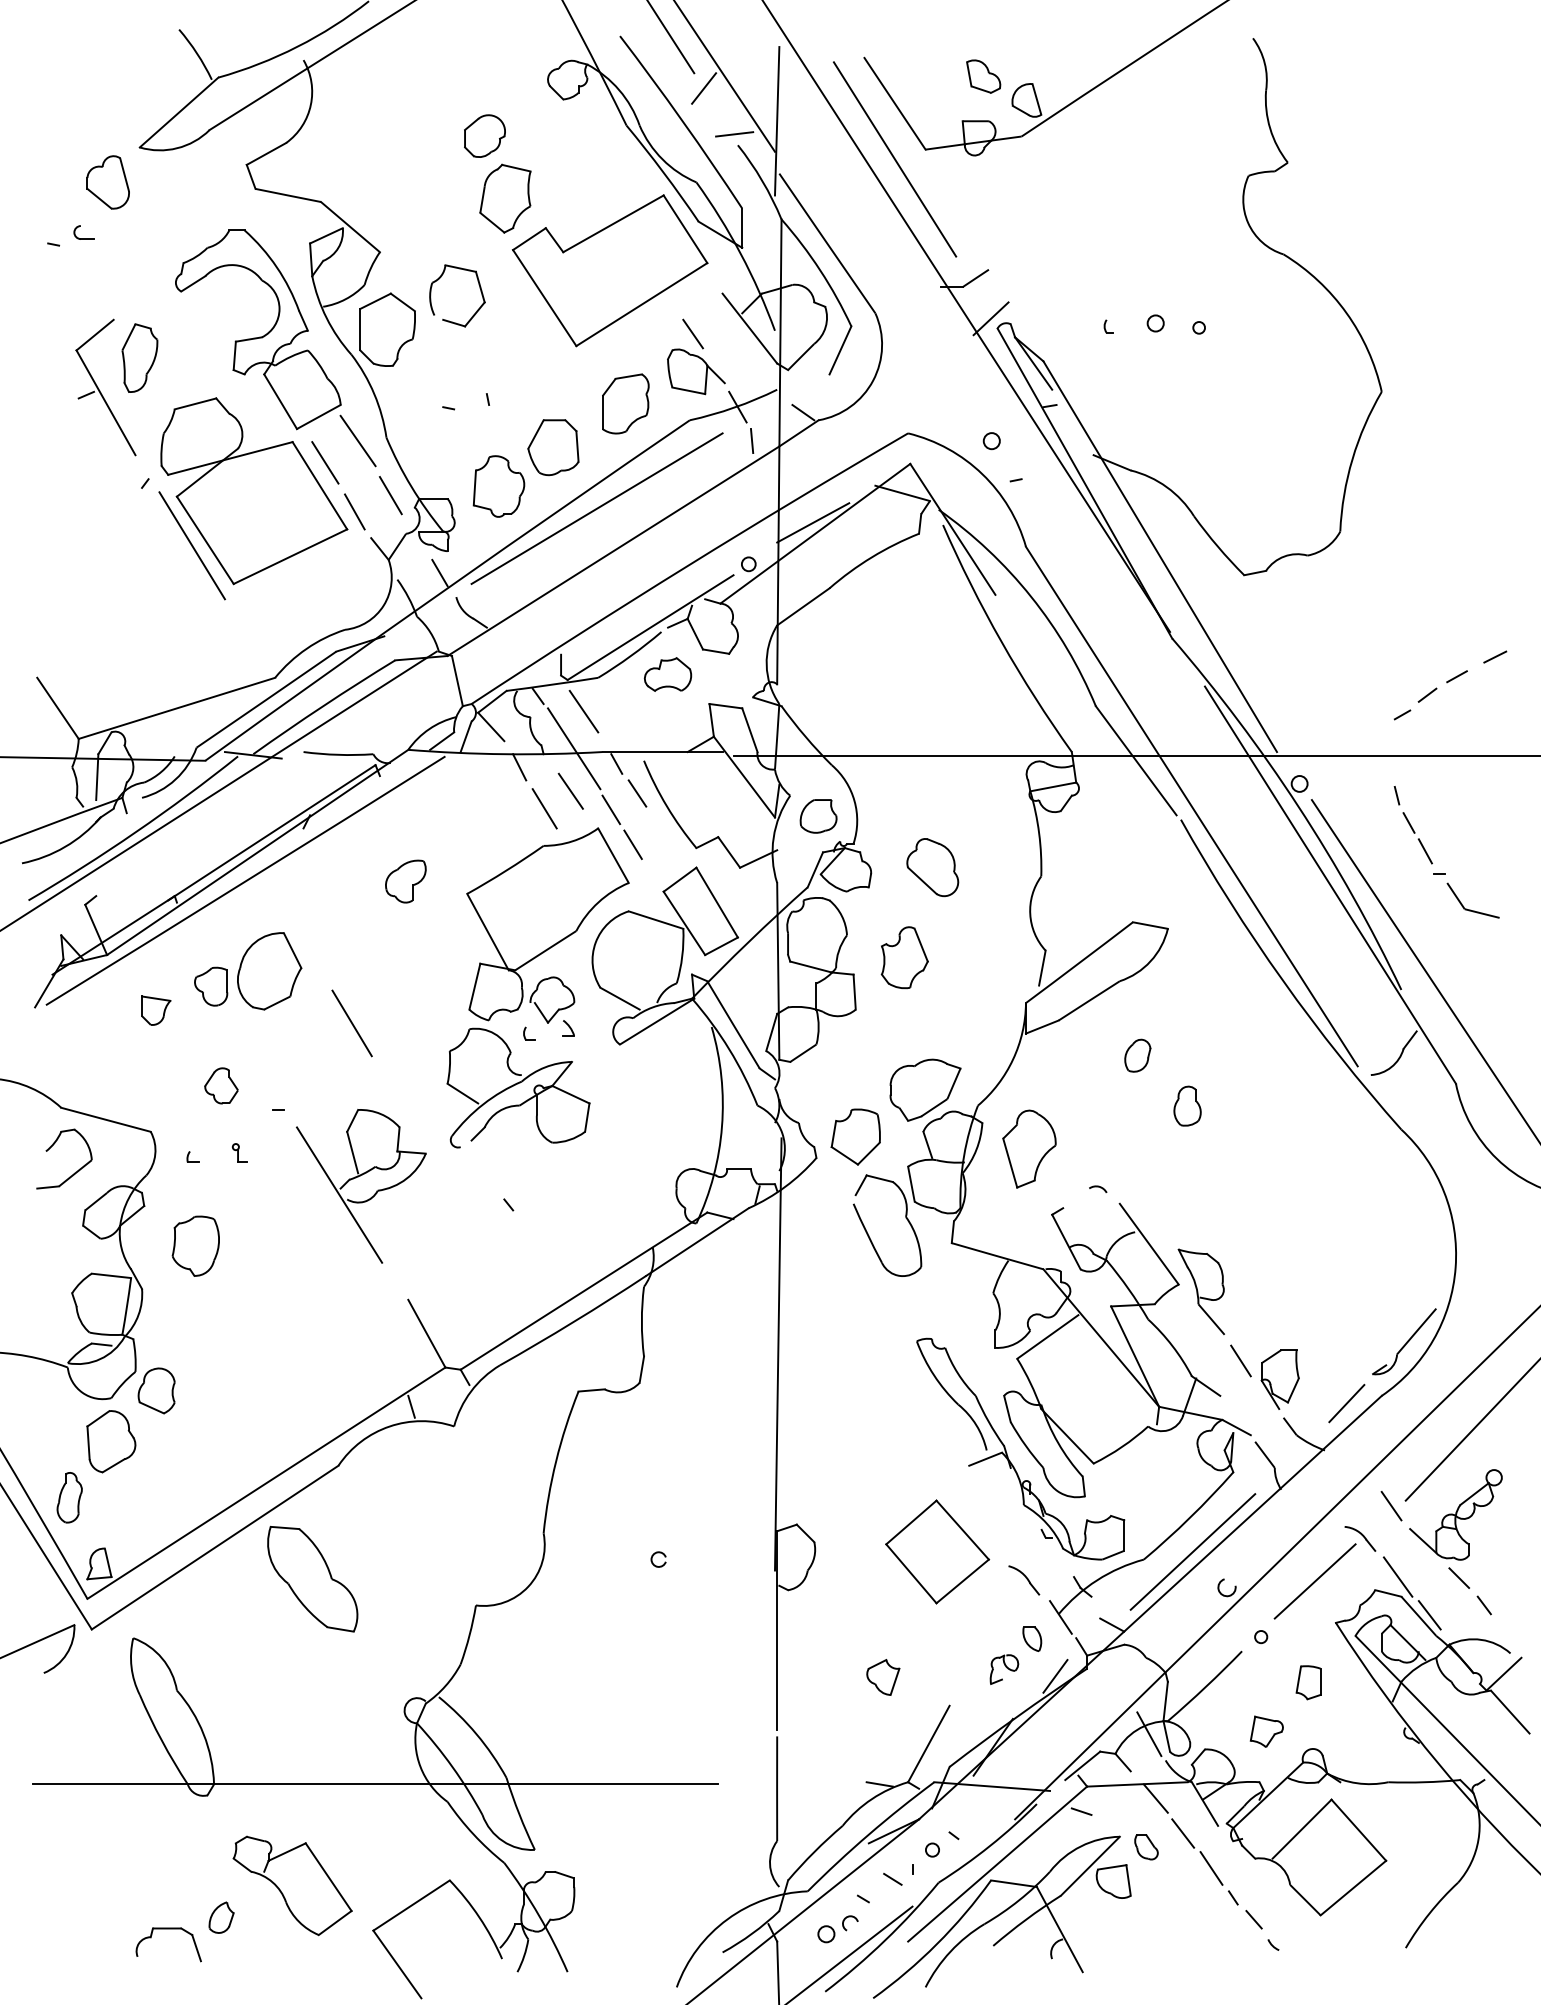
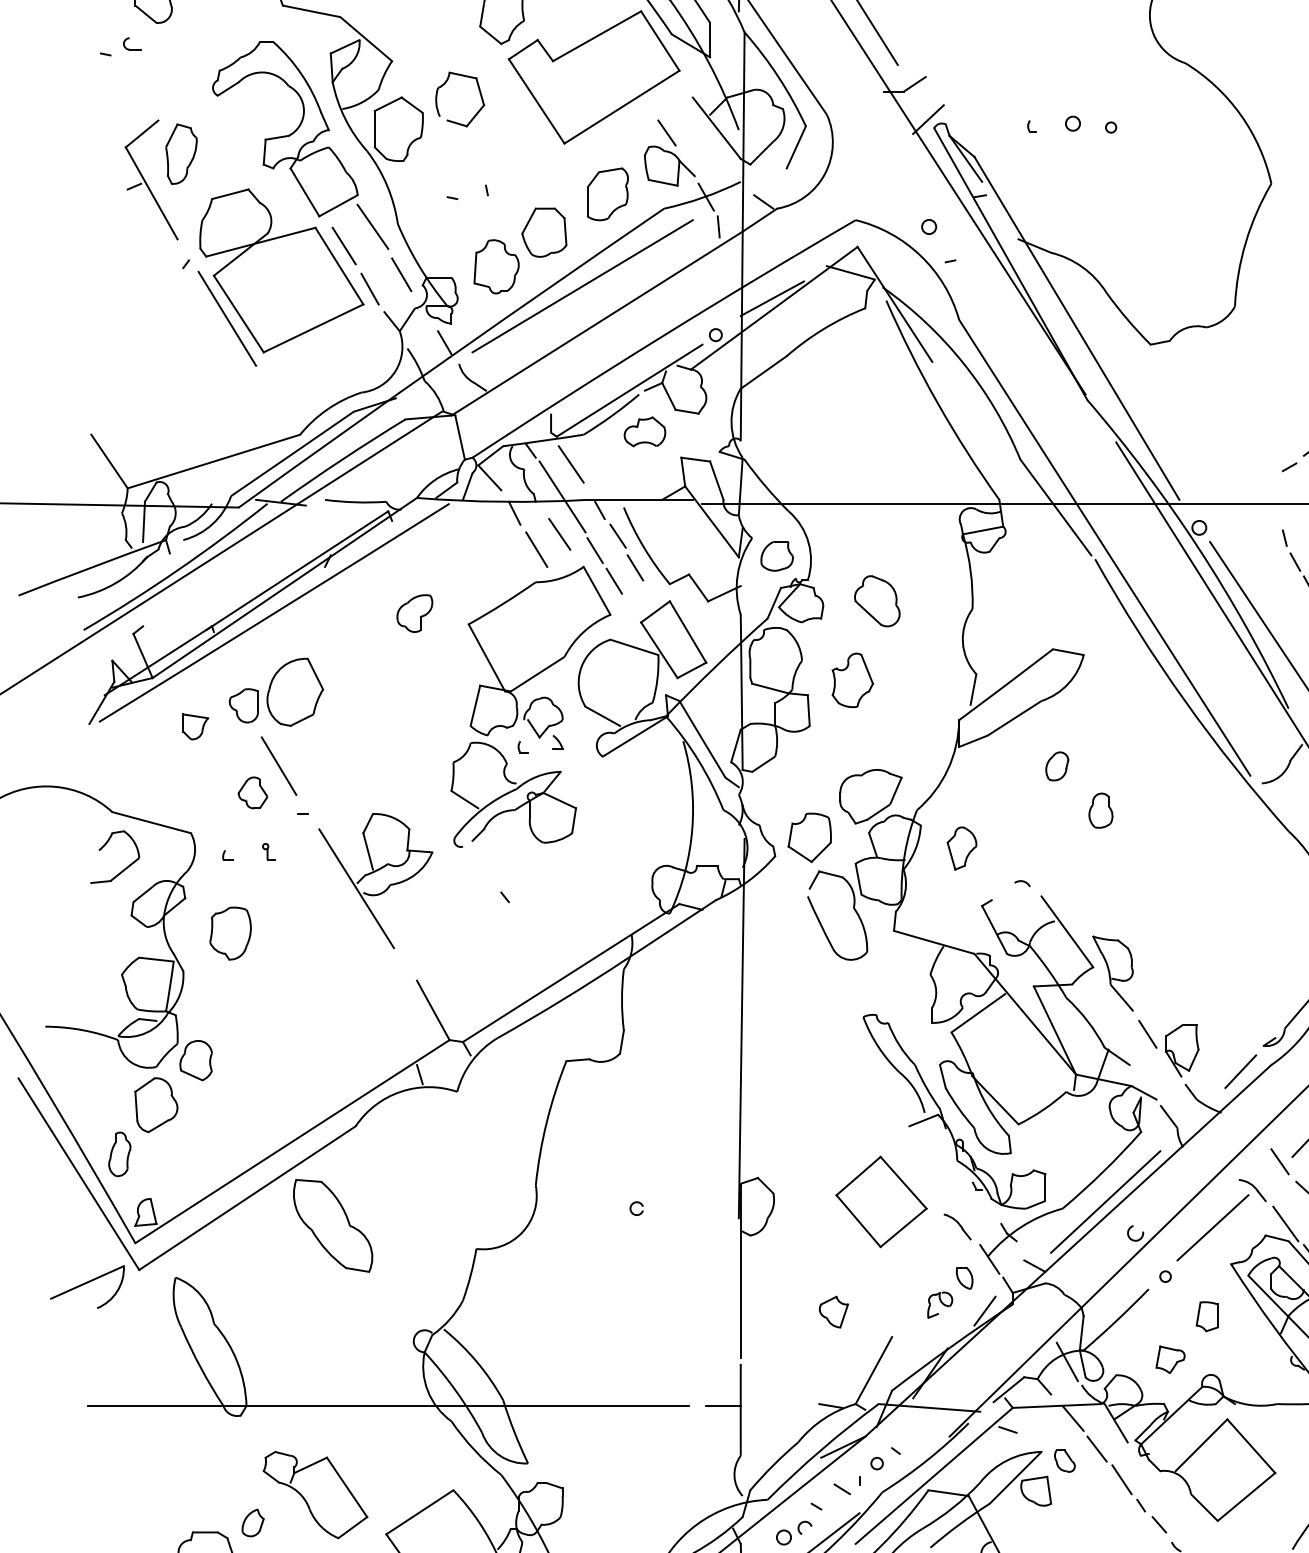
line: (656, 829) -> (634, 567), added
line: (351, 1023) -> (278, 766), moved
part: (1028, 1149) -> (961, 848), size x0.62
line: (757, 1784) -> (723, 1406), added

